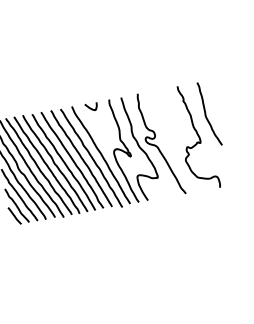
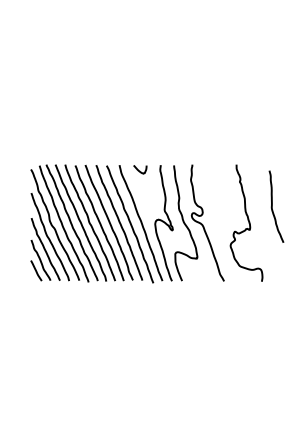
curve: (206, 114) -> (272, 206), moved

